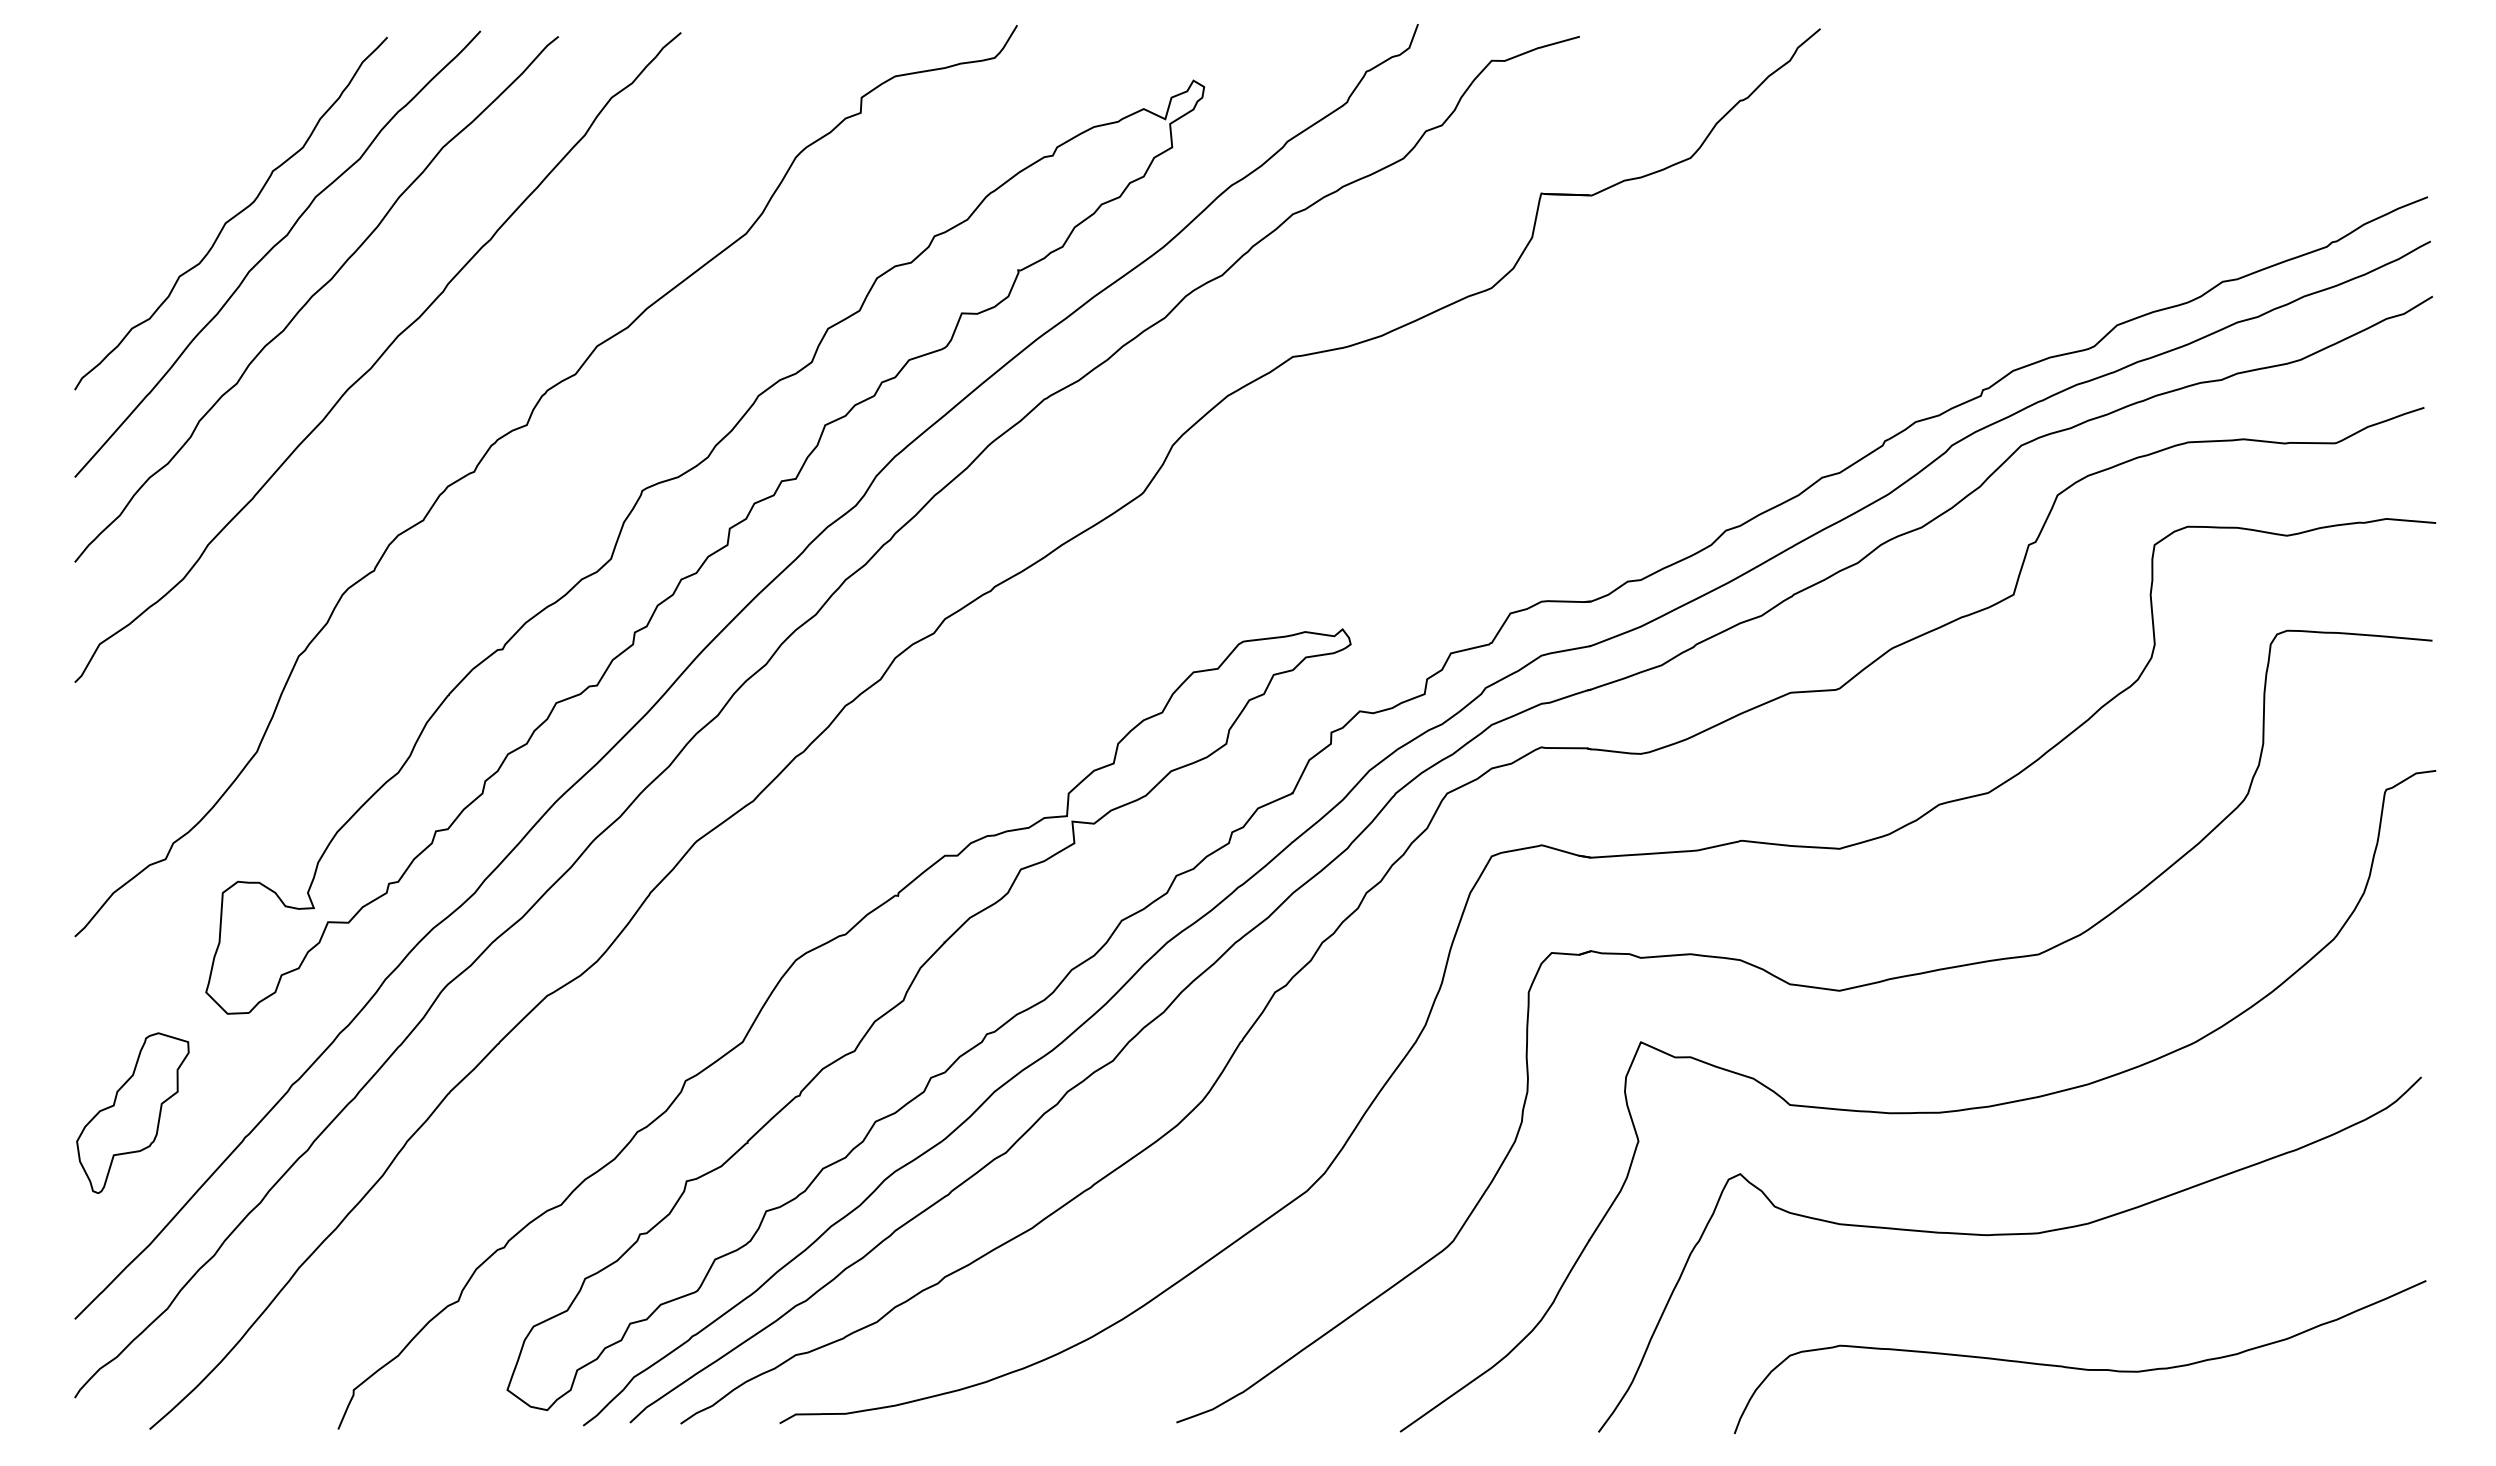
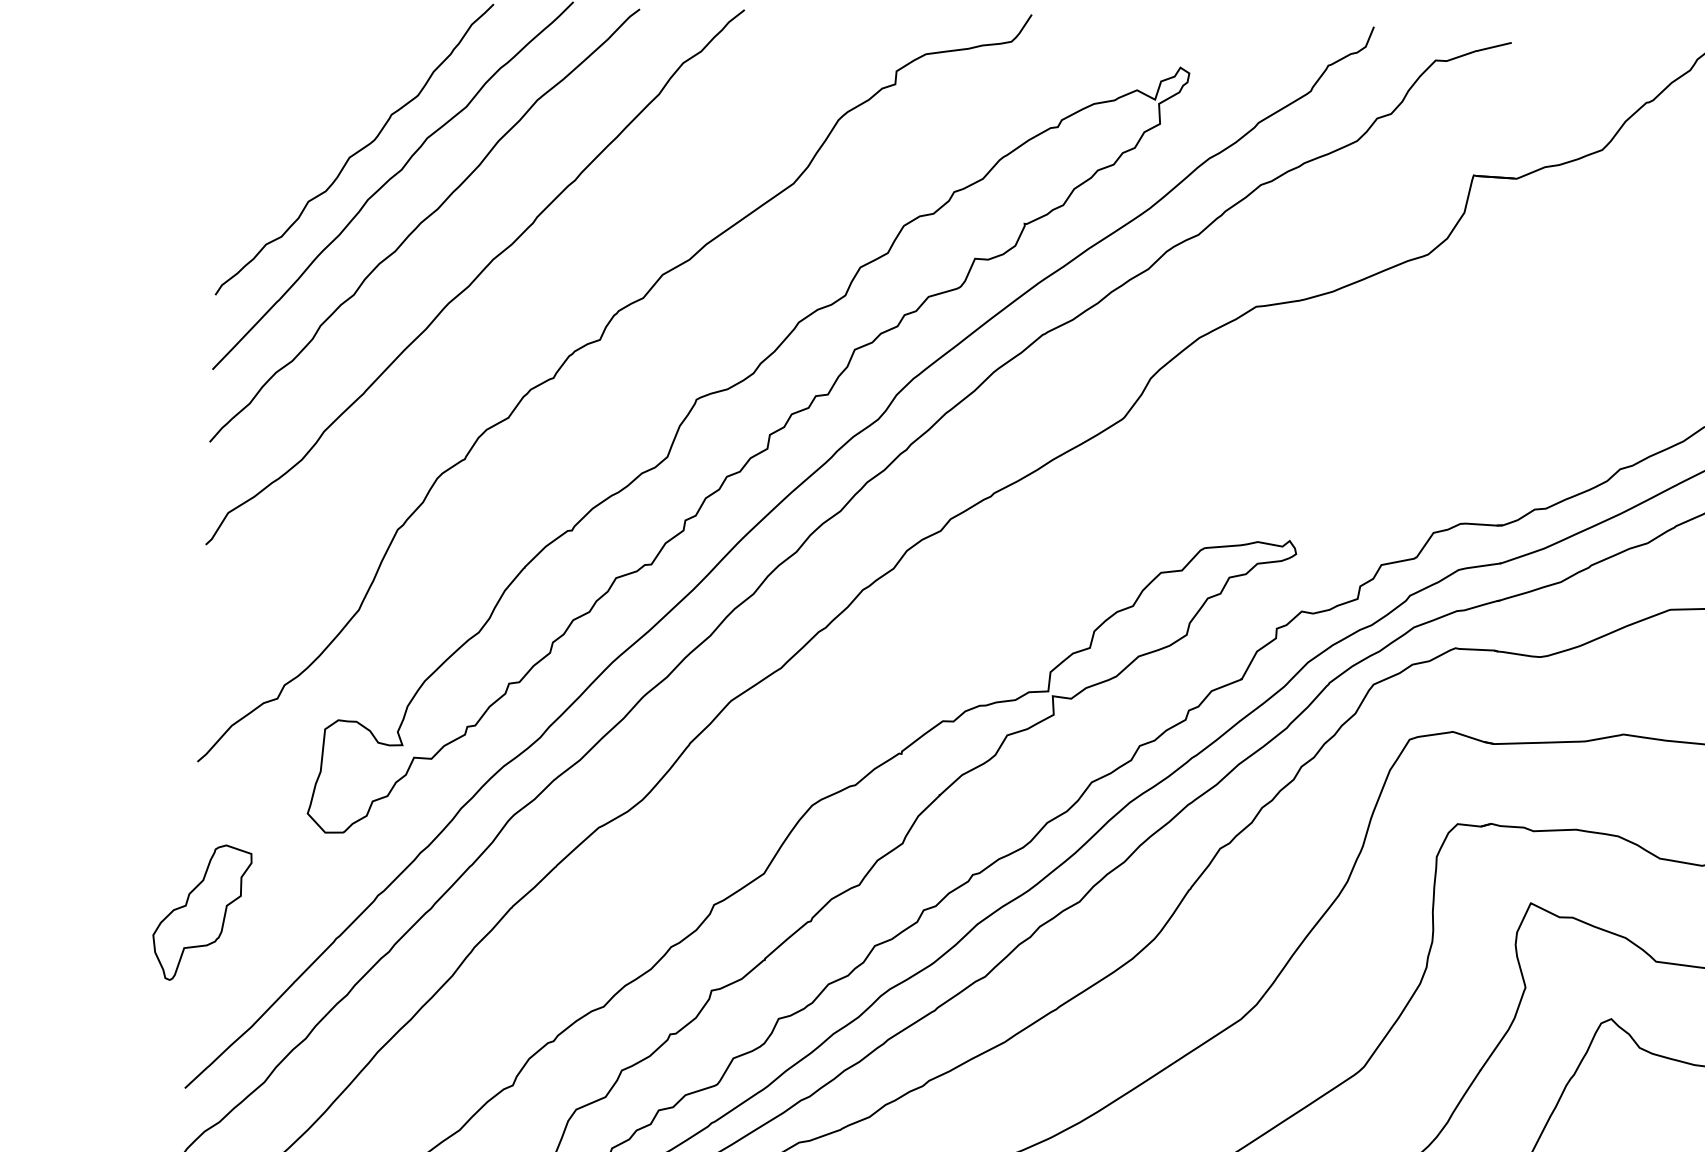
part: (132, 1112) -> (201, 912), moved

